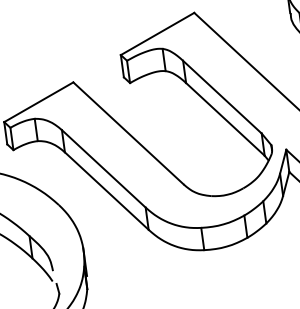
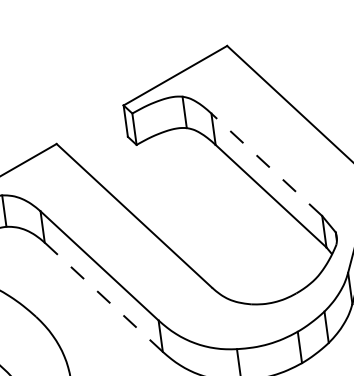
line: (222, 97) -> (266, 165), solid -> dashed
line: (106, 190) -> (103, 296), solid -> dashed

